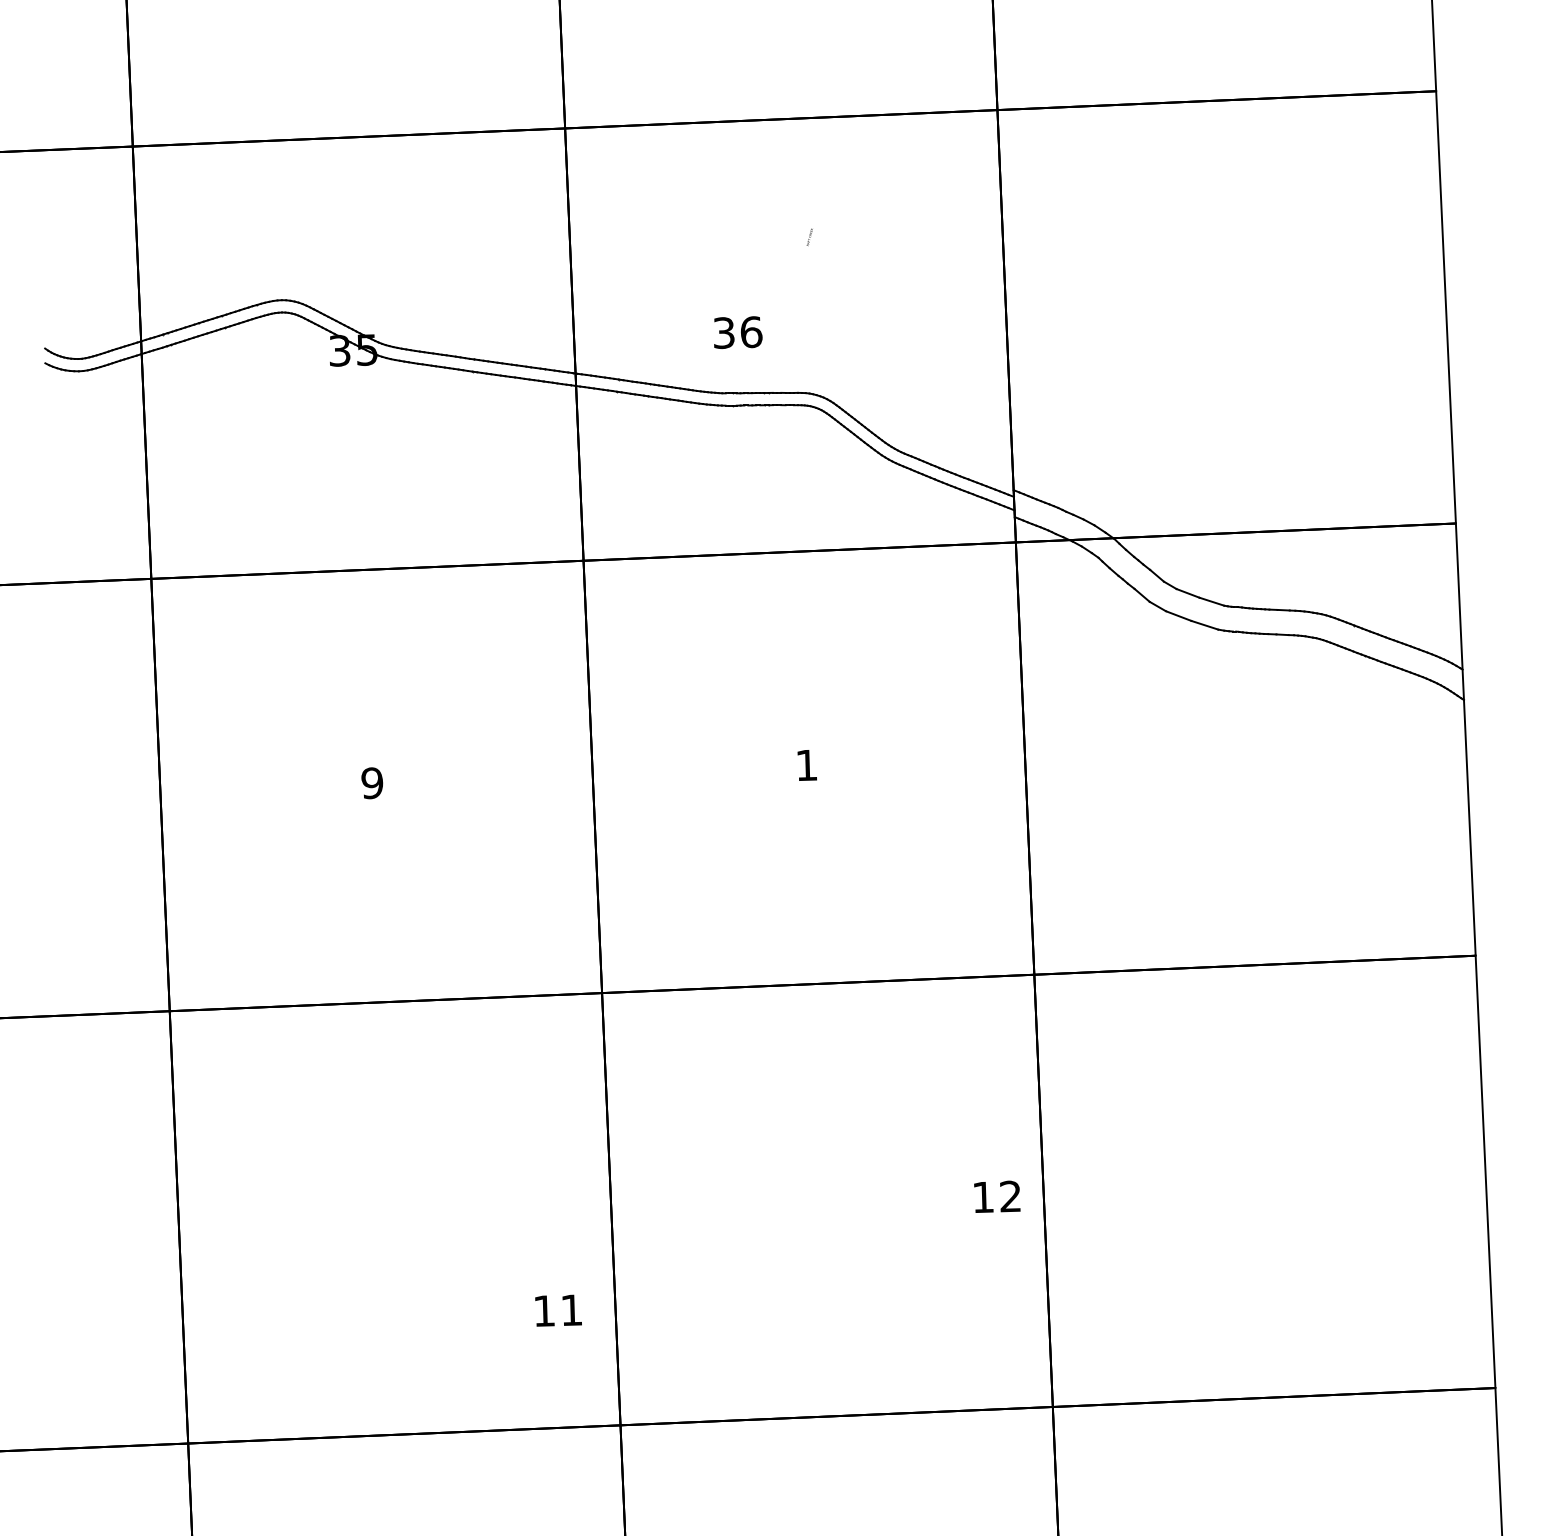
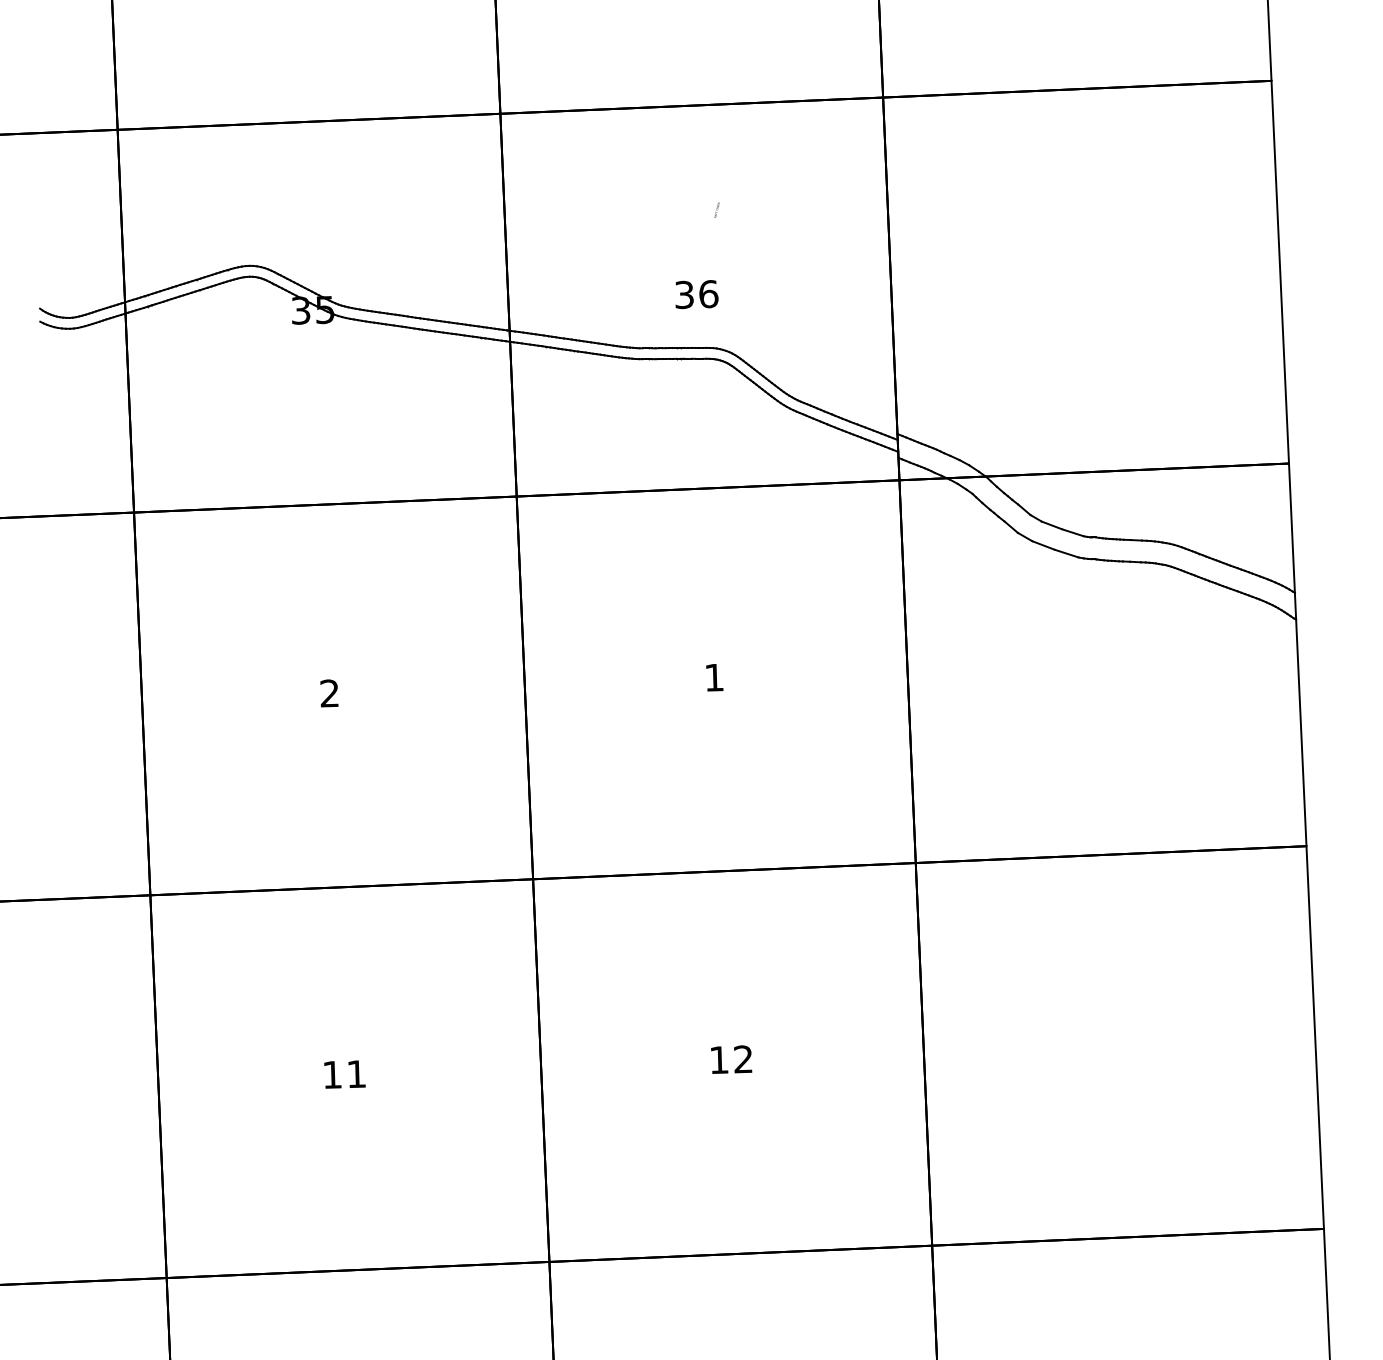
text: (738, 332) -> (697, 294), moved
text: (372, 783) -> (329, 693), 9 -> 2
text: (997, 1196) -> (731, 1059), moved
text: (558, 1310) -> (344, 1074), moved

